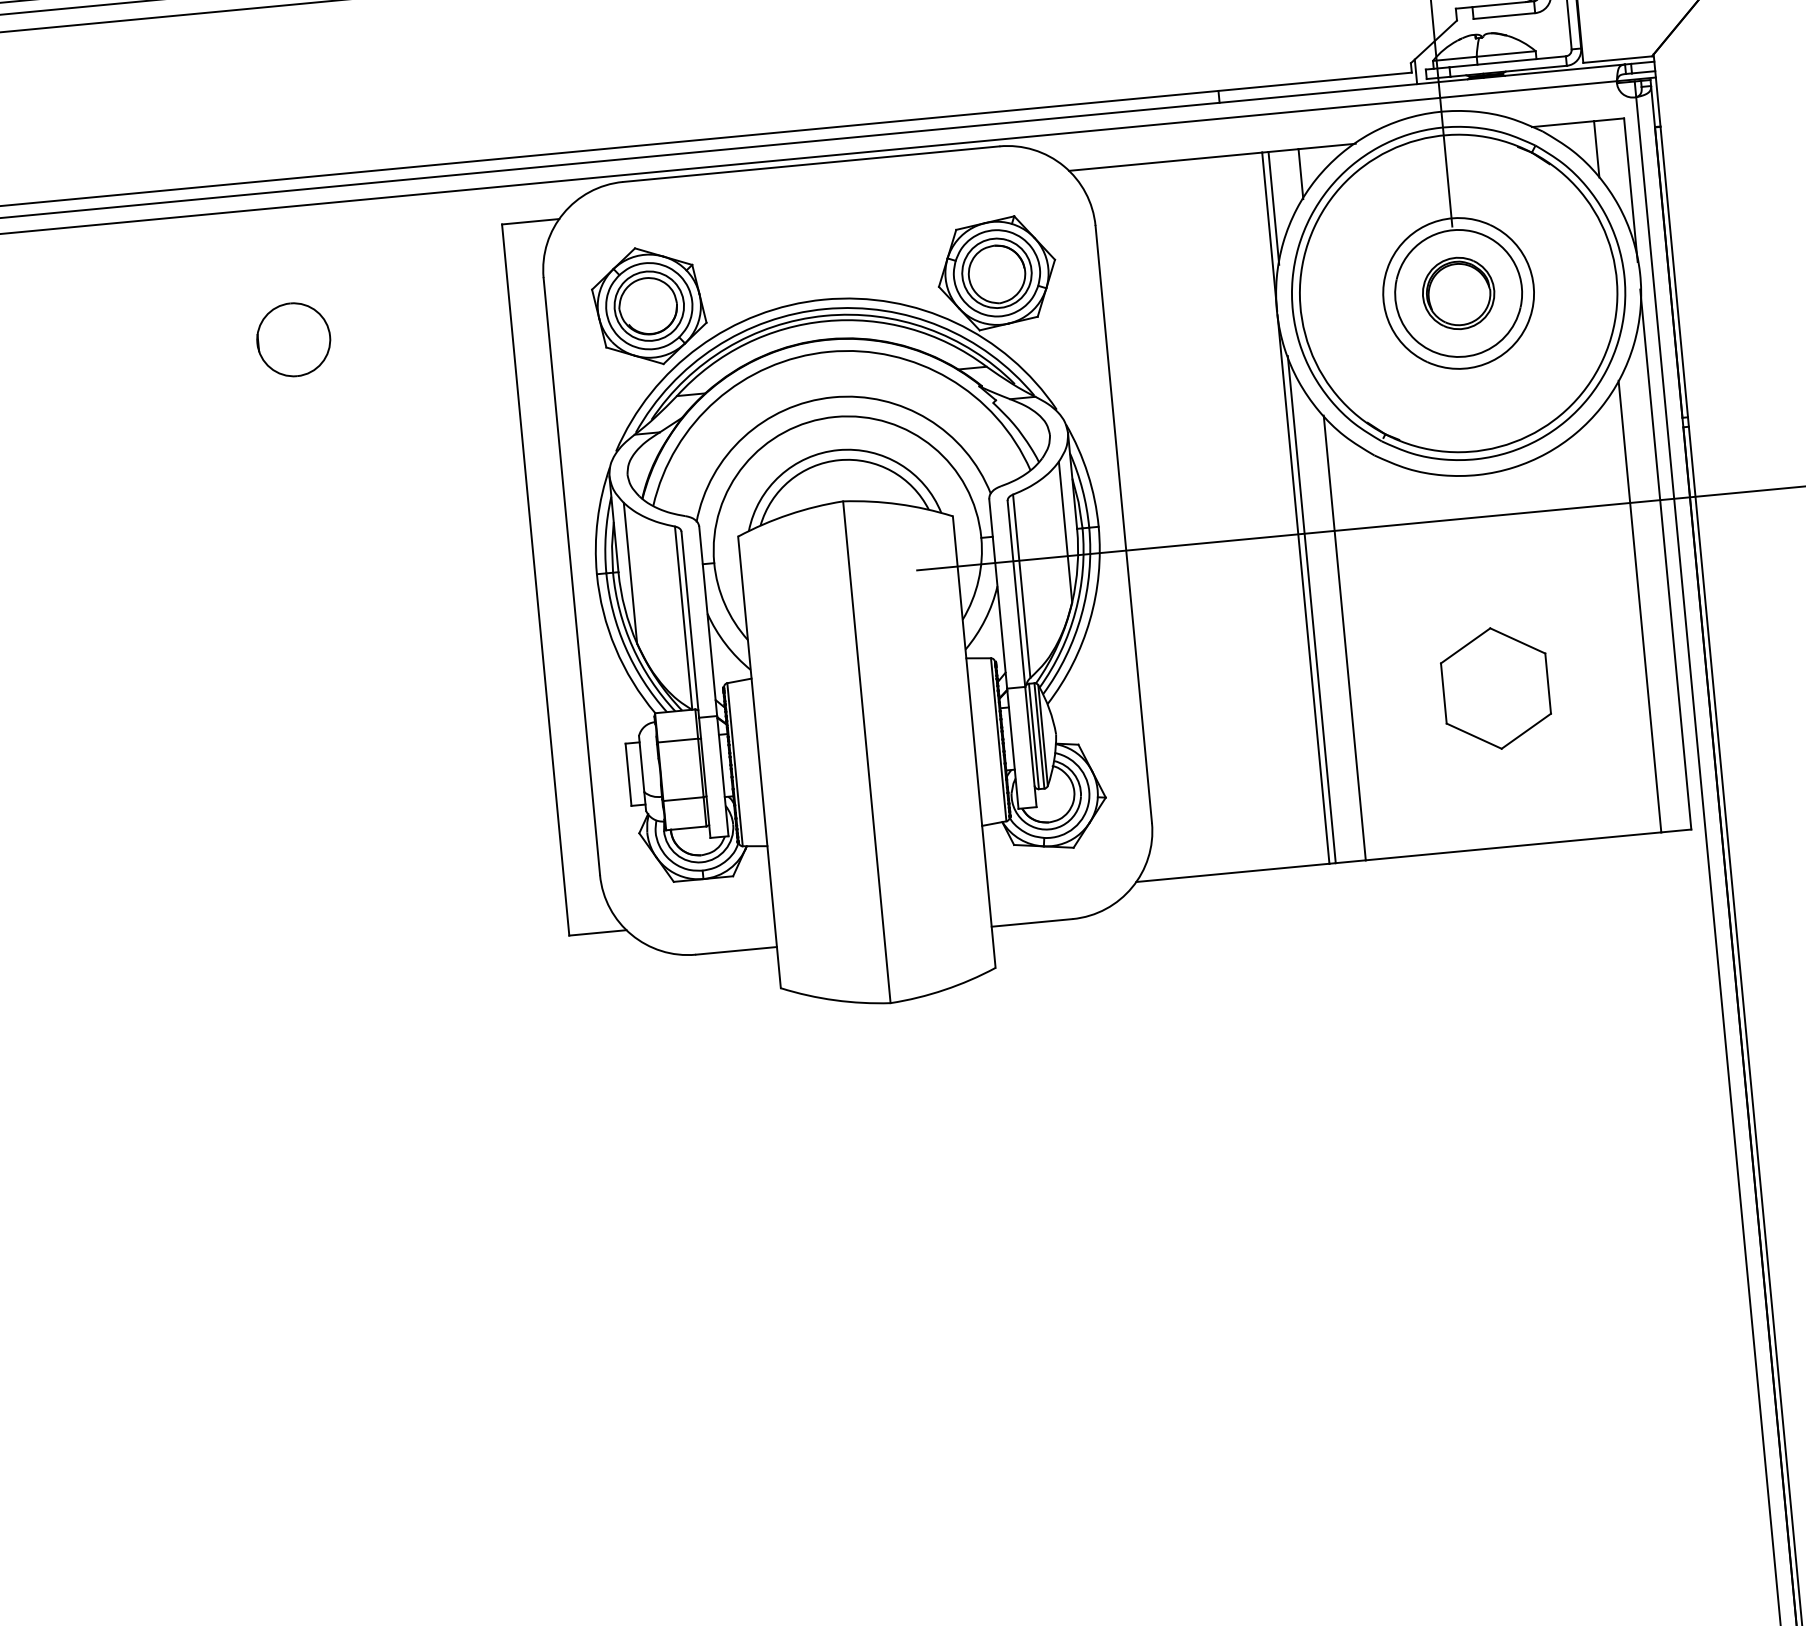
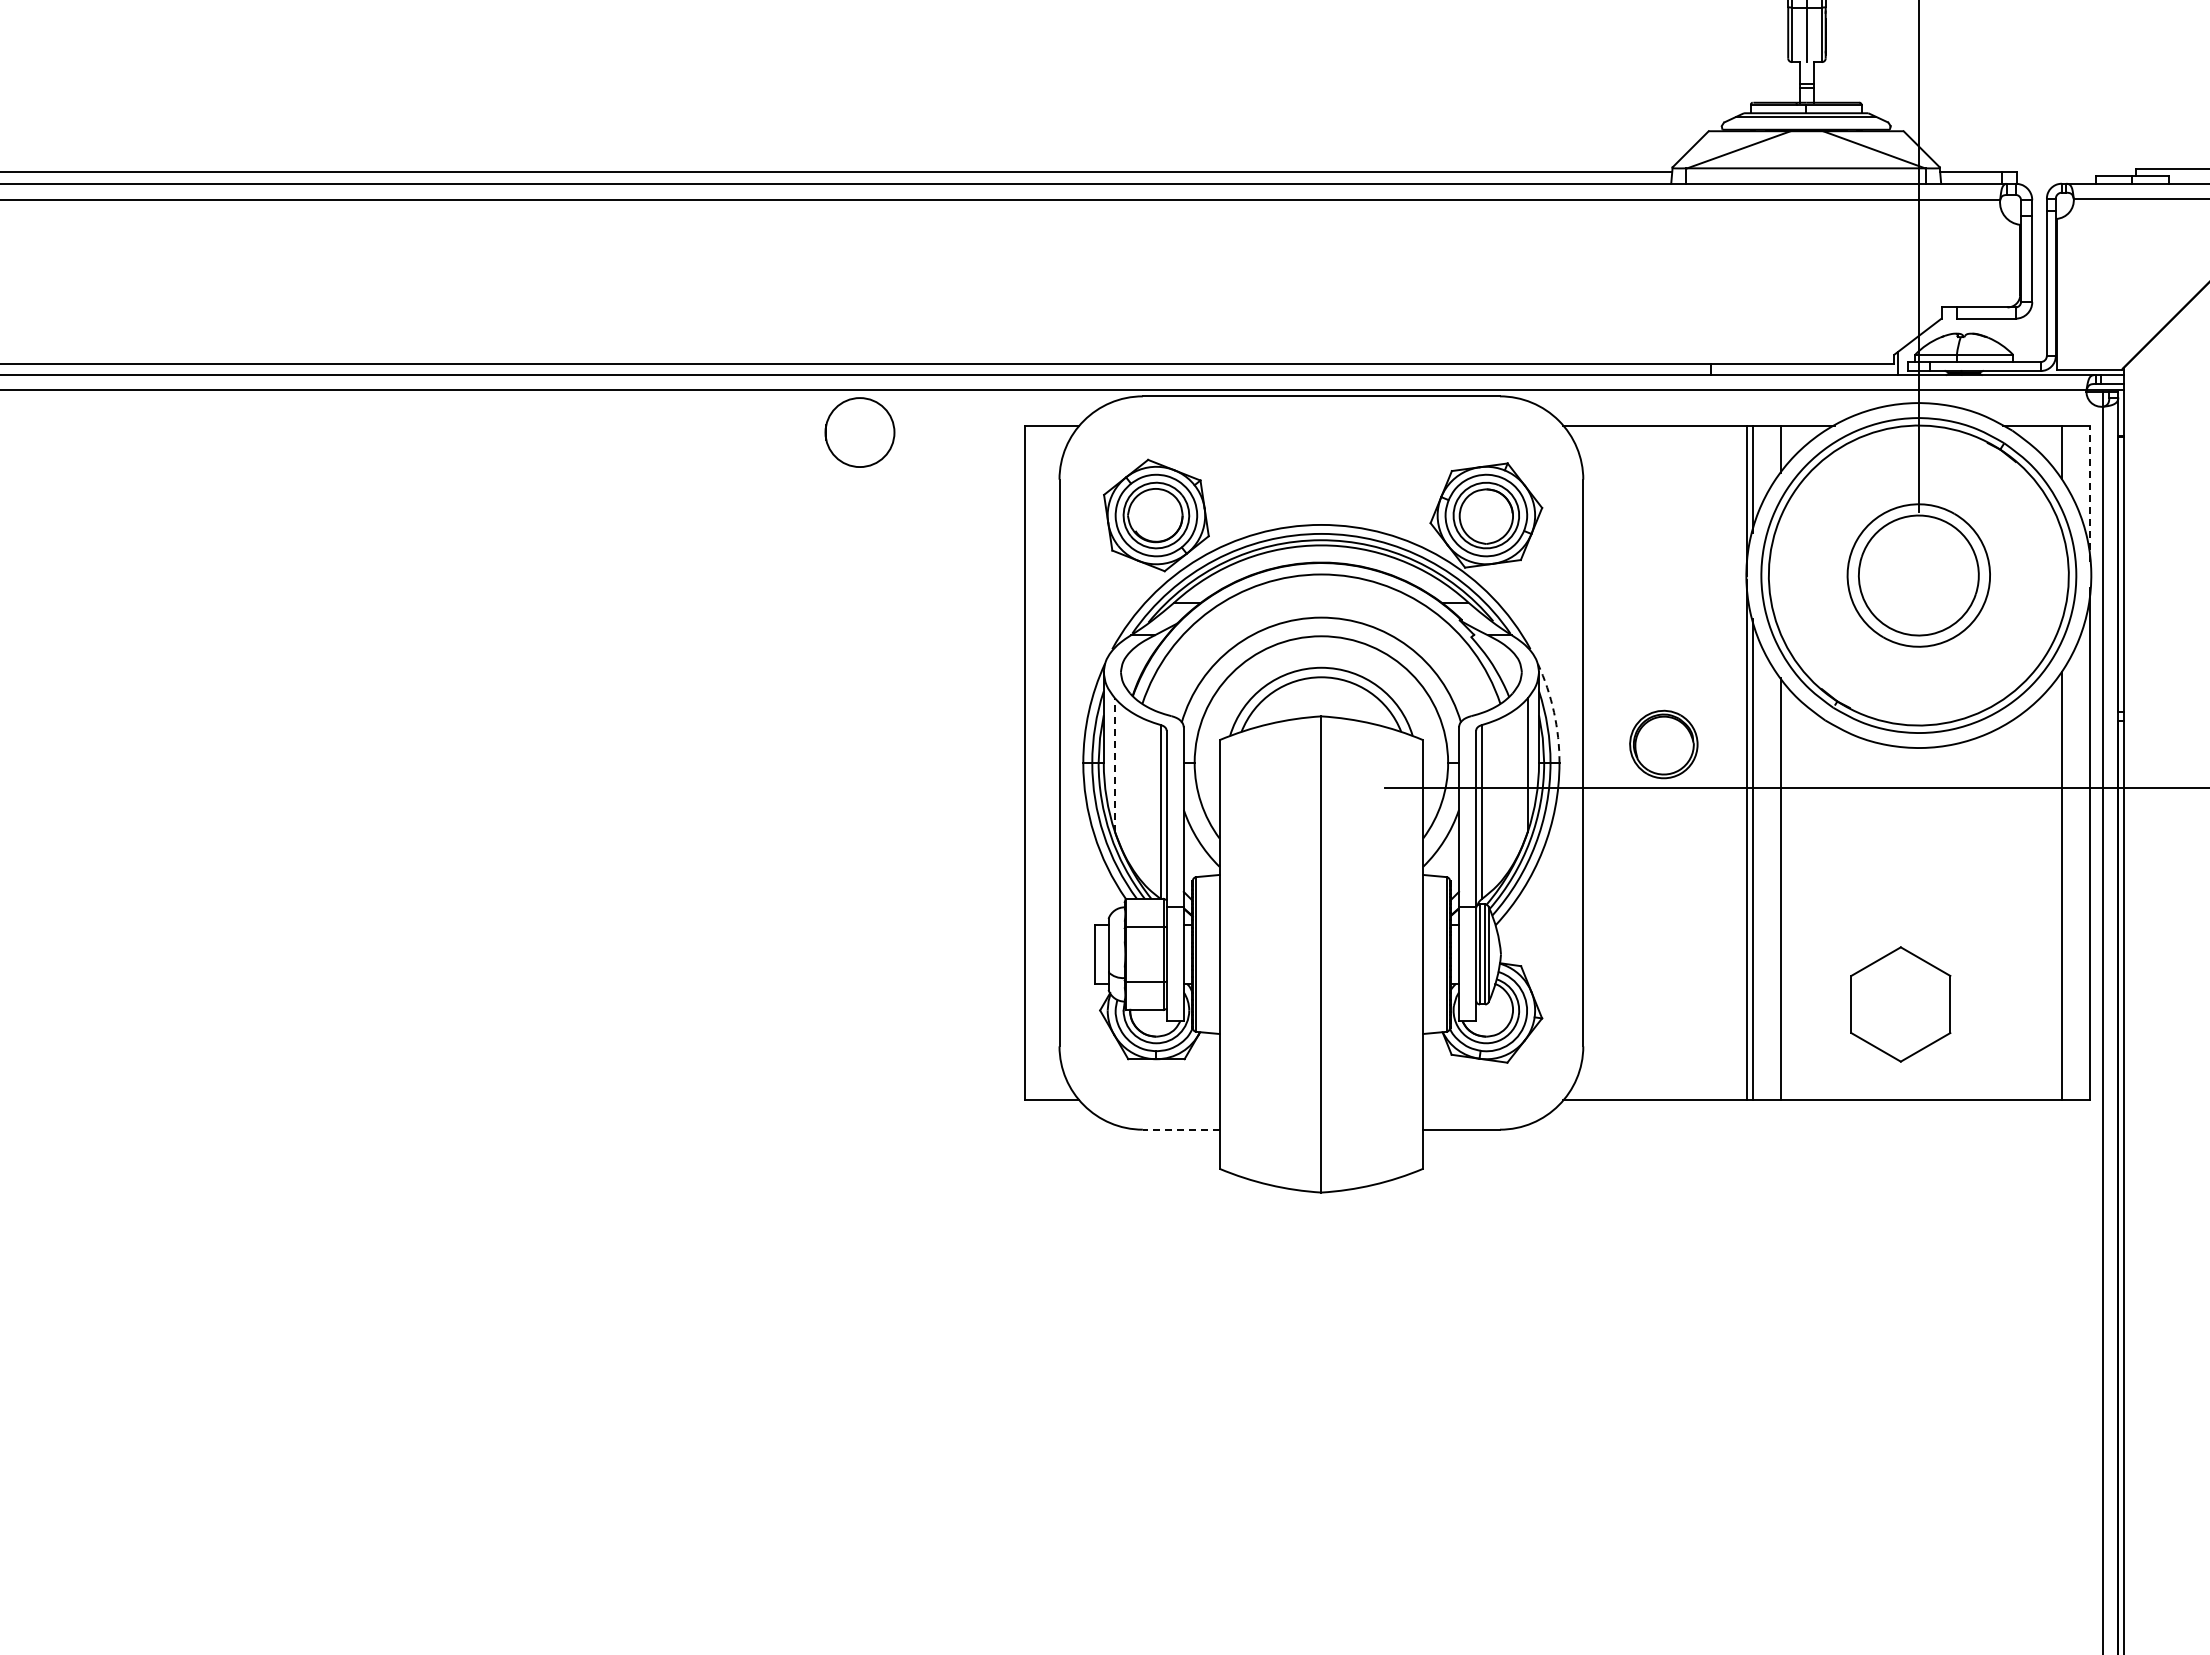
line: (1631, 189) -> (2090, 493), solid -> dashed
part: (1458, 293) -> (1663, 744), moved
part: (293, 339) -> (859, 432), moved
arc: (1088, 474) -> (1554, 712), solid -> dashed
line: (630, 573) -> (1114, 765), solid -> dashed
part: (1495, 688) -> (1900, 1004), moved
line: (735, 950) -> (1180, 1129), solid -> dashed

